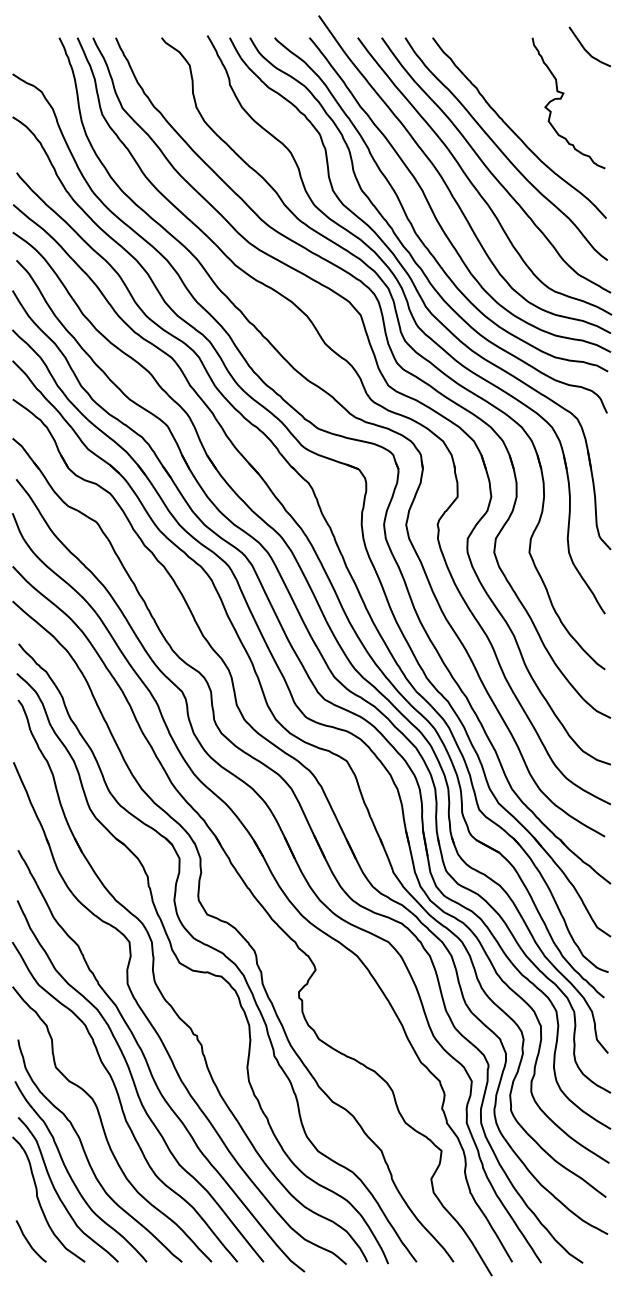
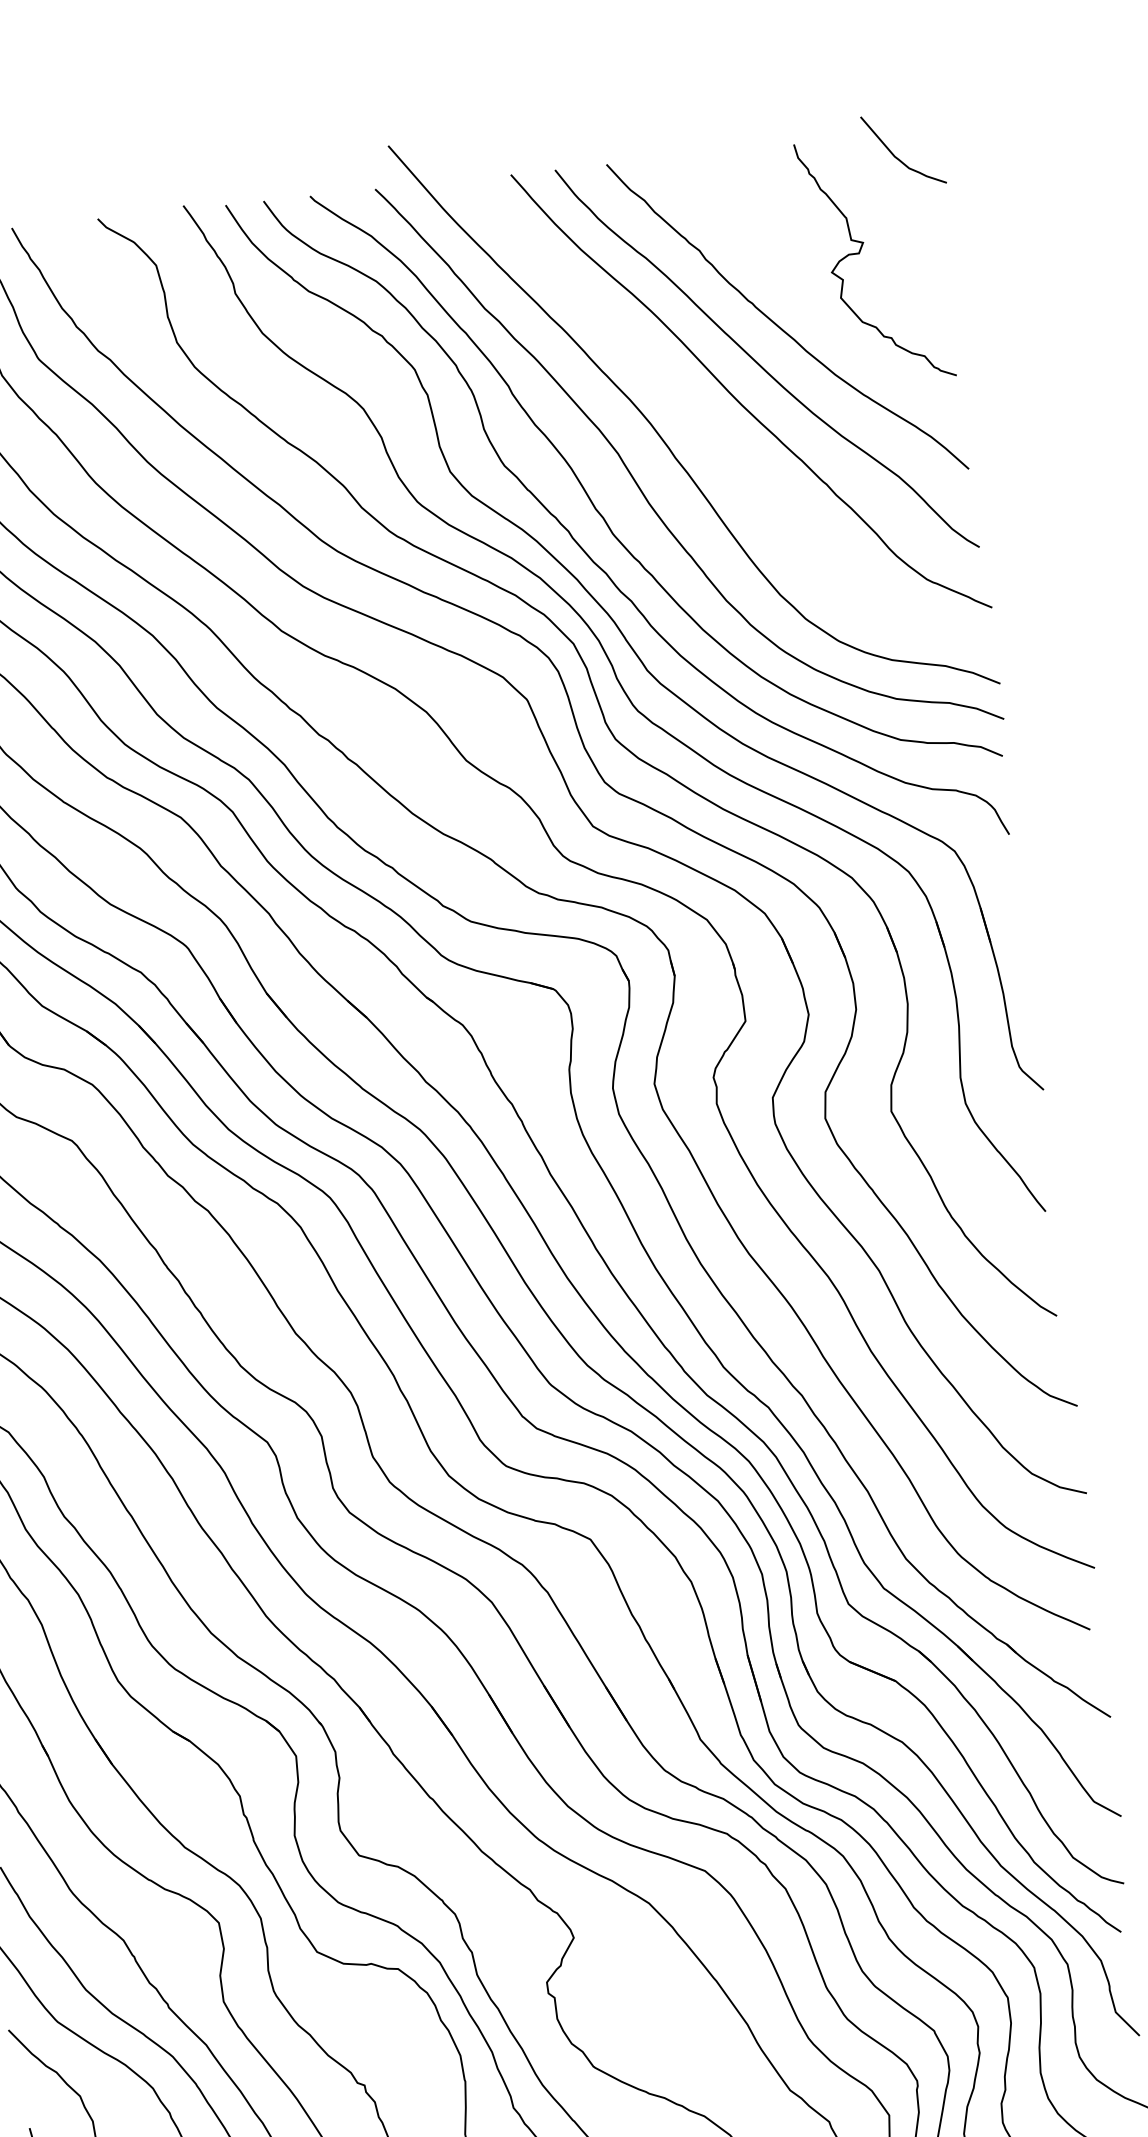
curve: (472, 182) -> (710, 428), removed

